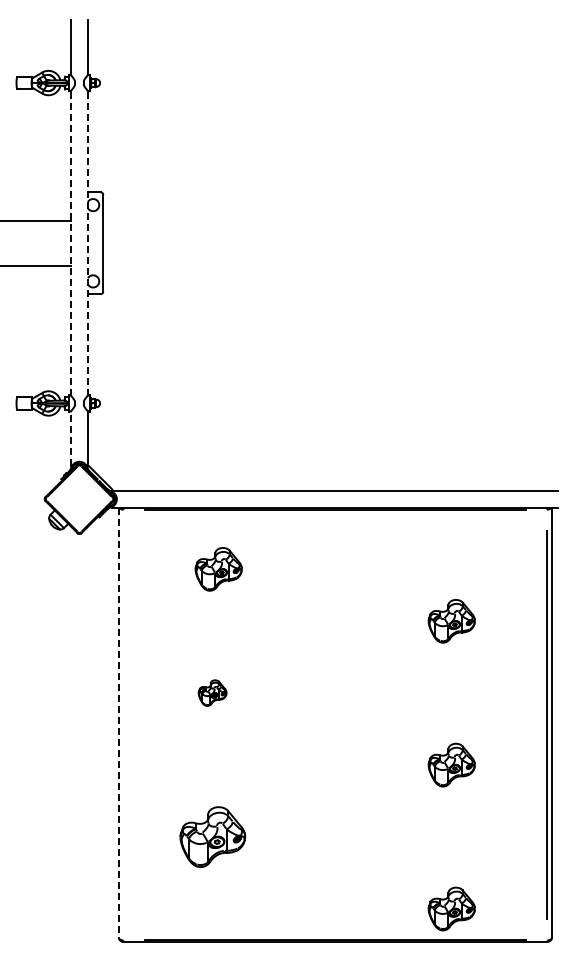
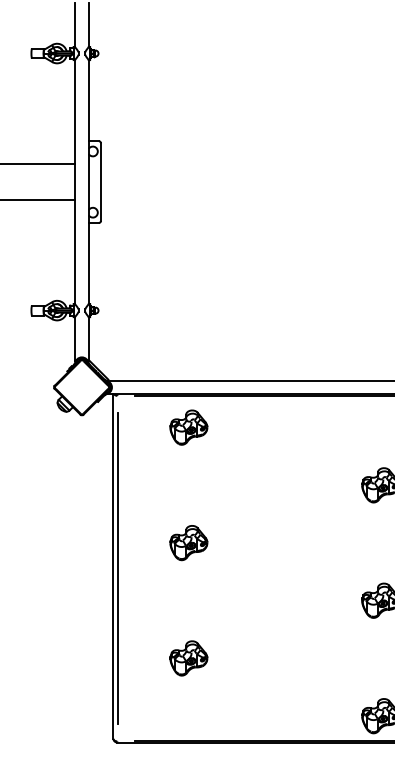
line: (70, 242) -> (74, 181), dashed -> solid
line: (87, 242) -> (88, 181), dashed -> solid
line: (70, 438) -> (74, 338), dashed -> solid
part: (218, 569) -> (188, 427), moved
part: (212, 692) -> (188, 542), size x1.67
line: (118, 722) -> (113, 566), dashed -> solid
line: (123, 724) -> (117, 568), added
part: (212, 836) -> (188, 657), size x0.71

